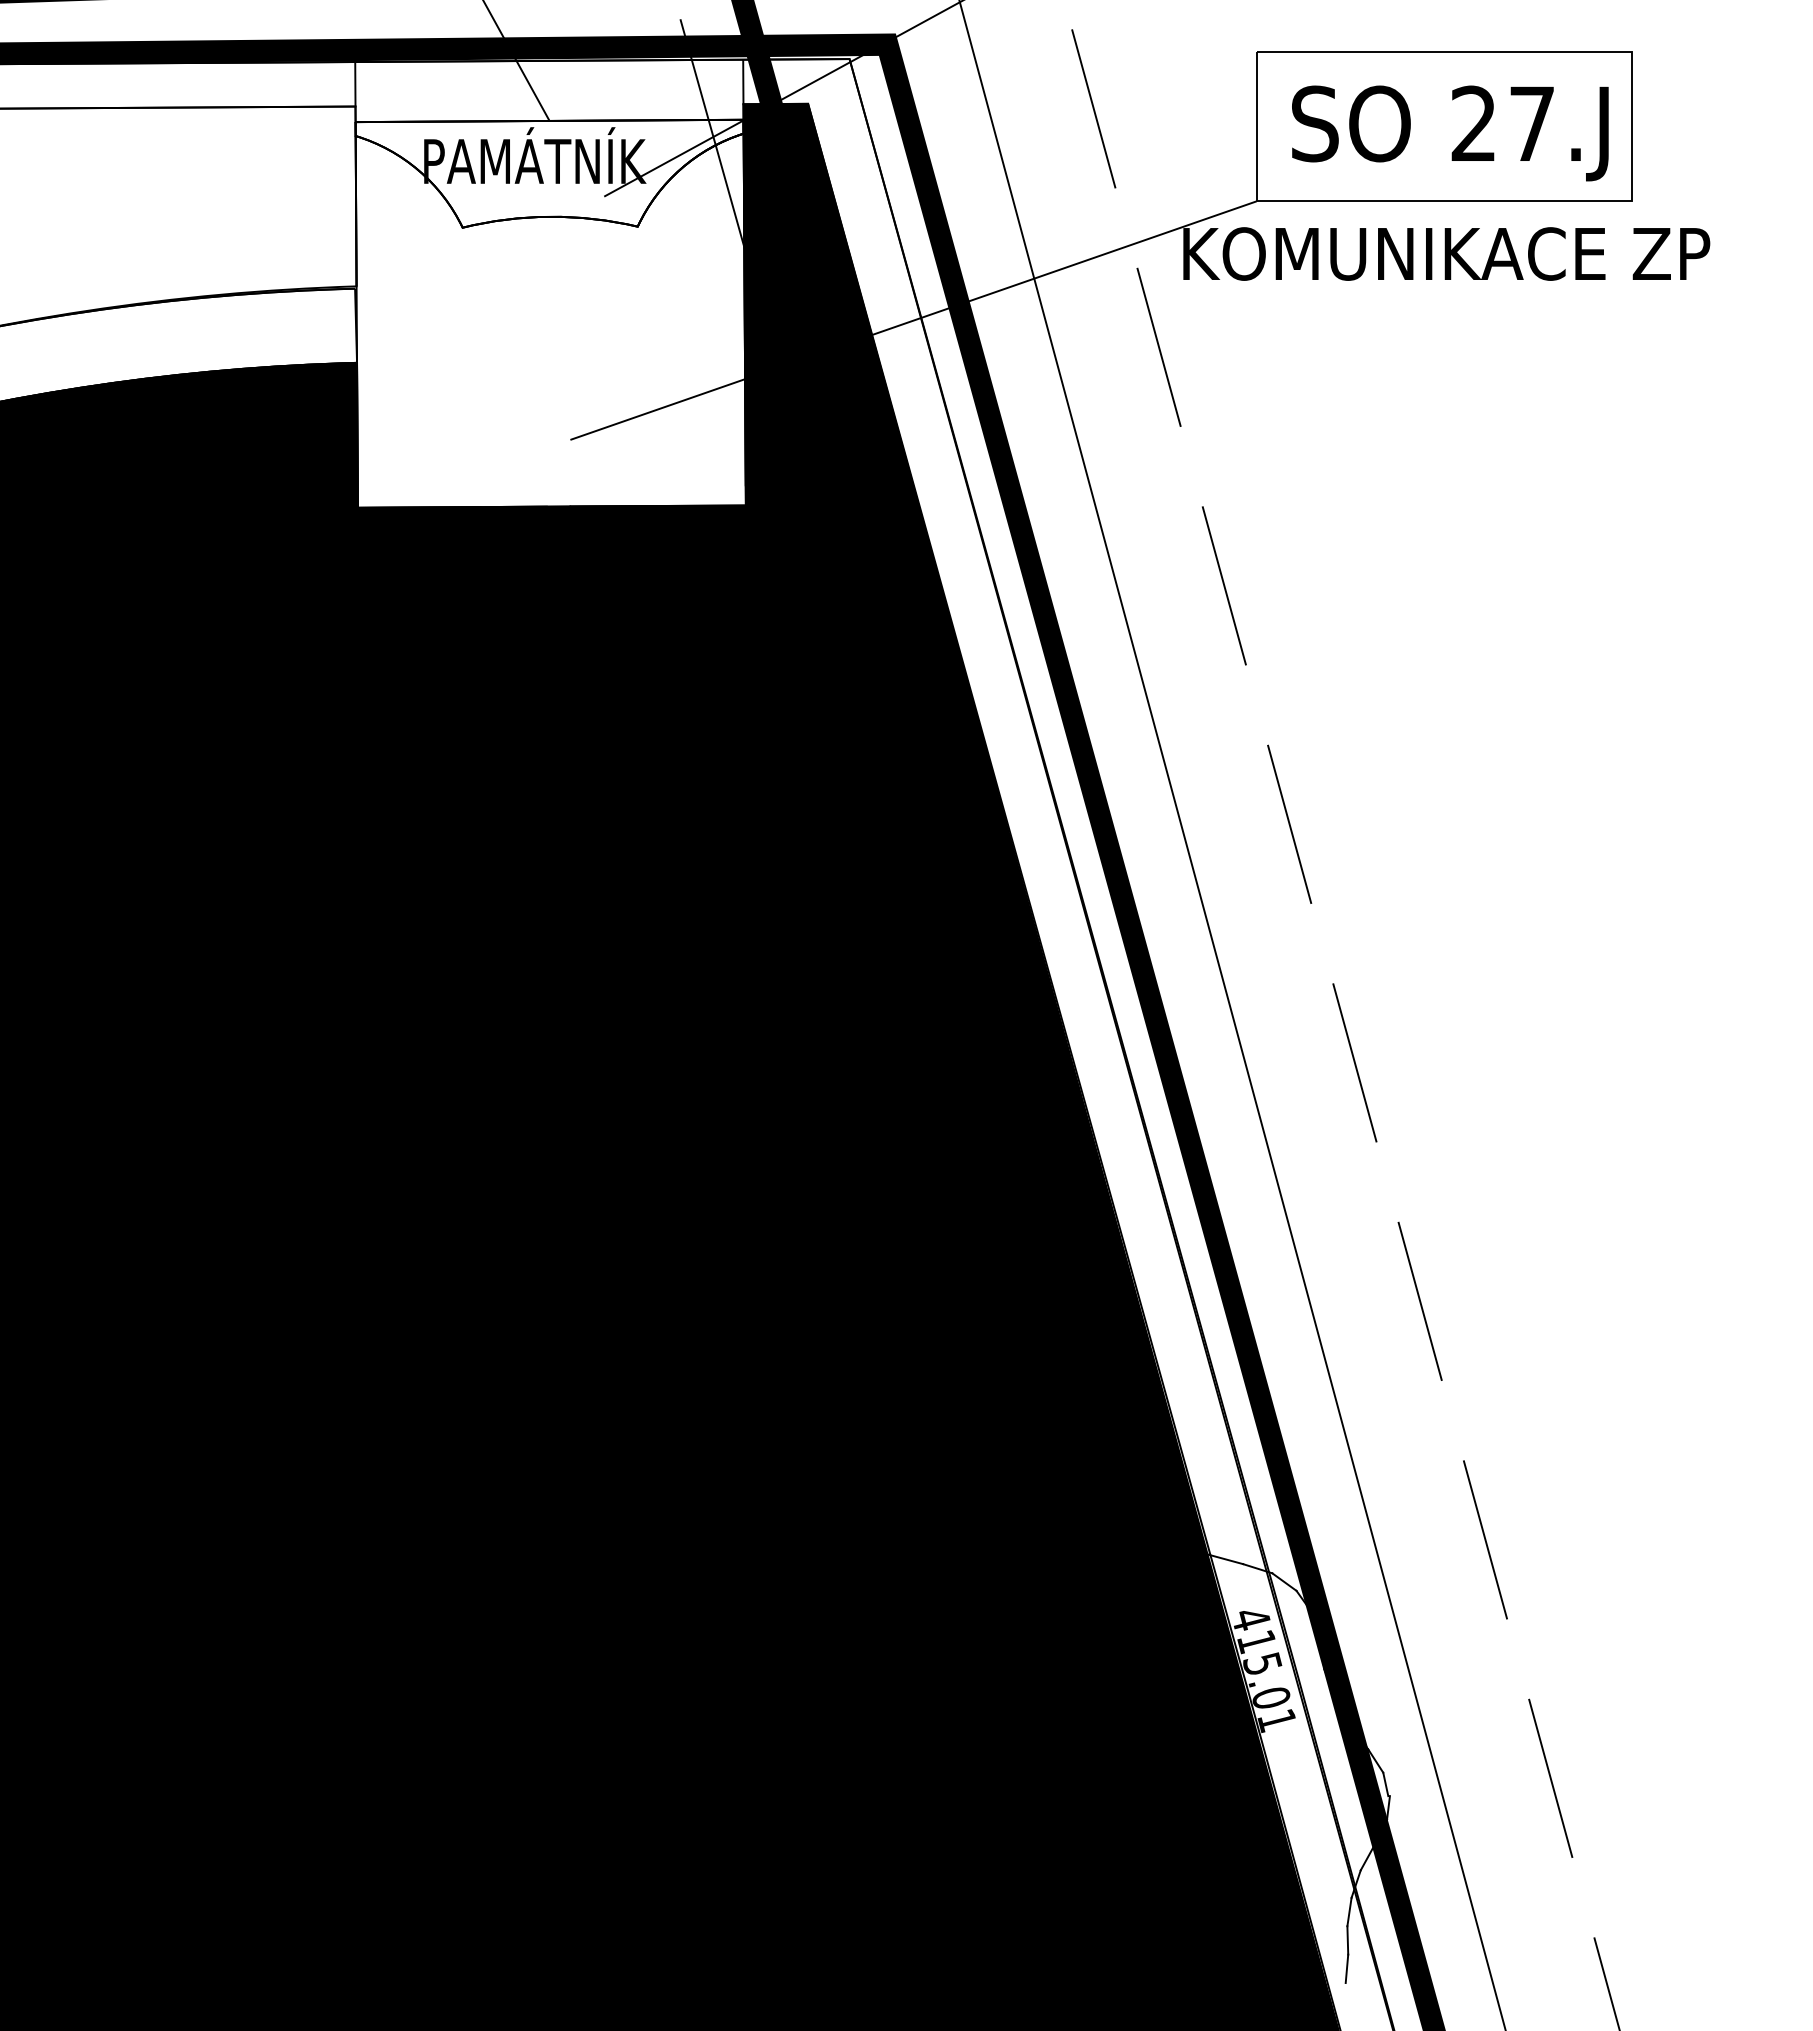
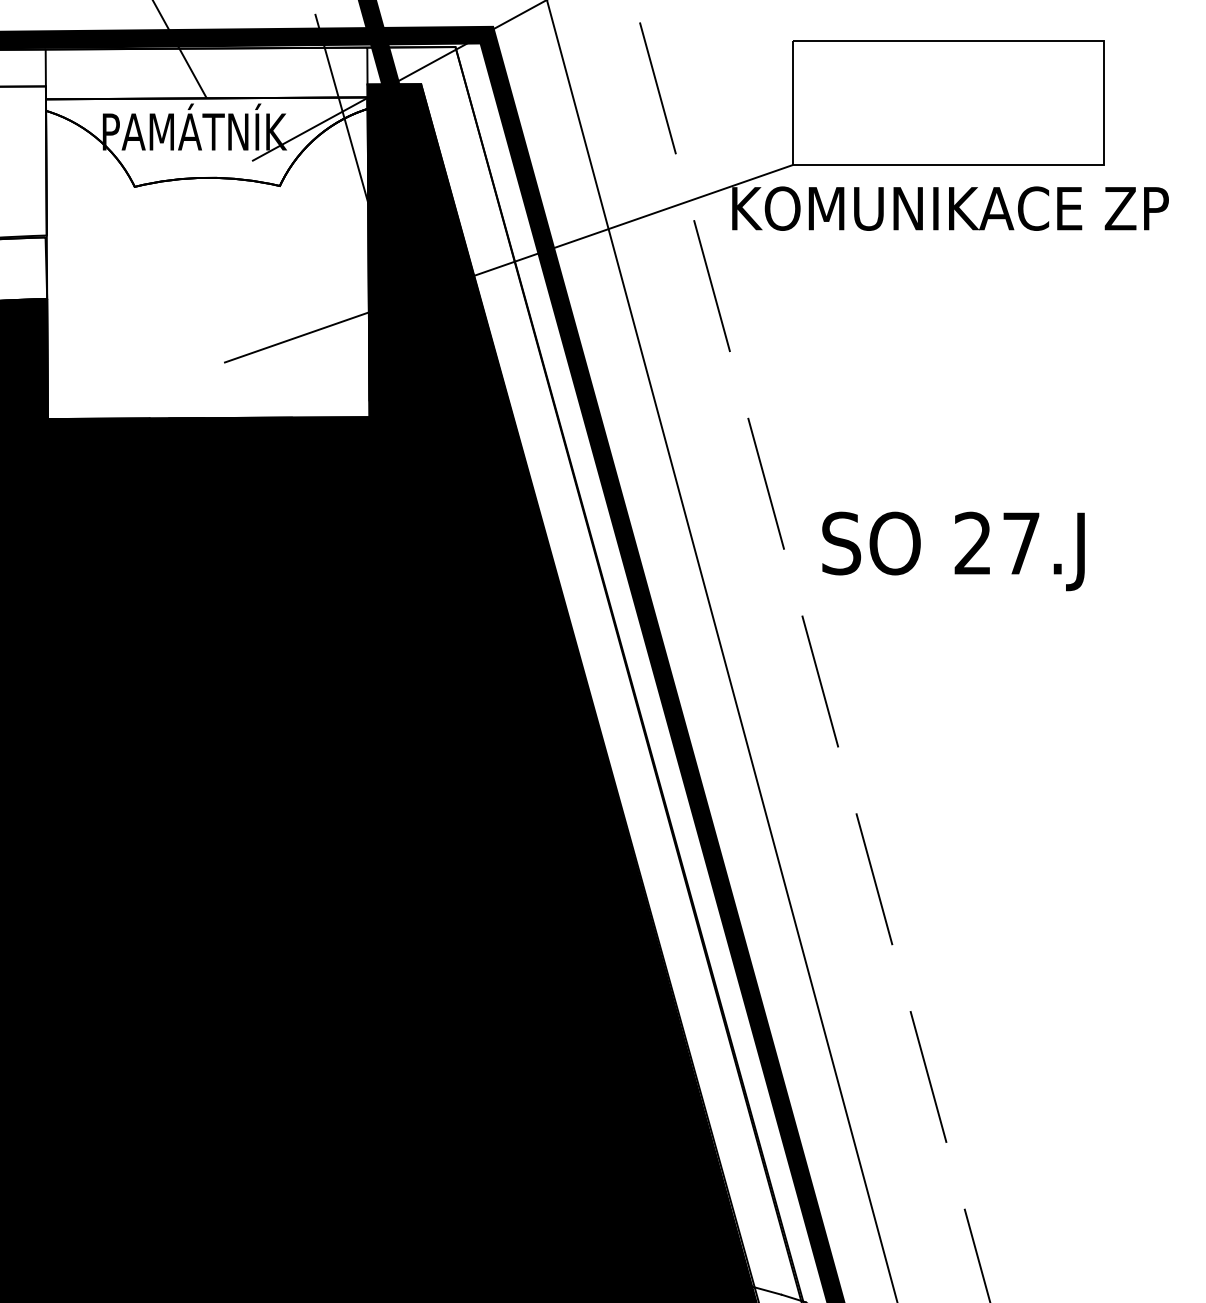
text: (1450, 133) -> (953, 551), moved

